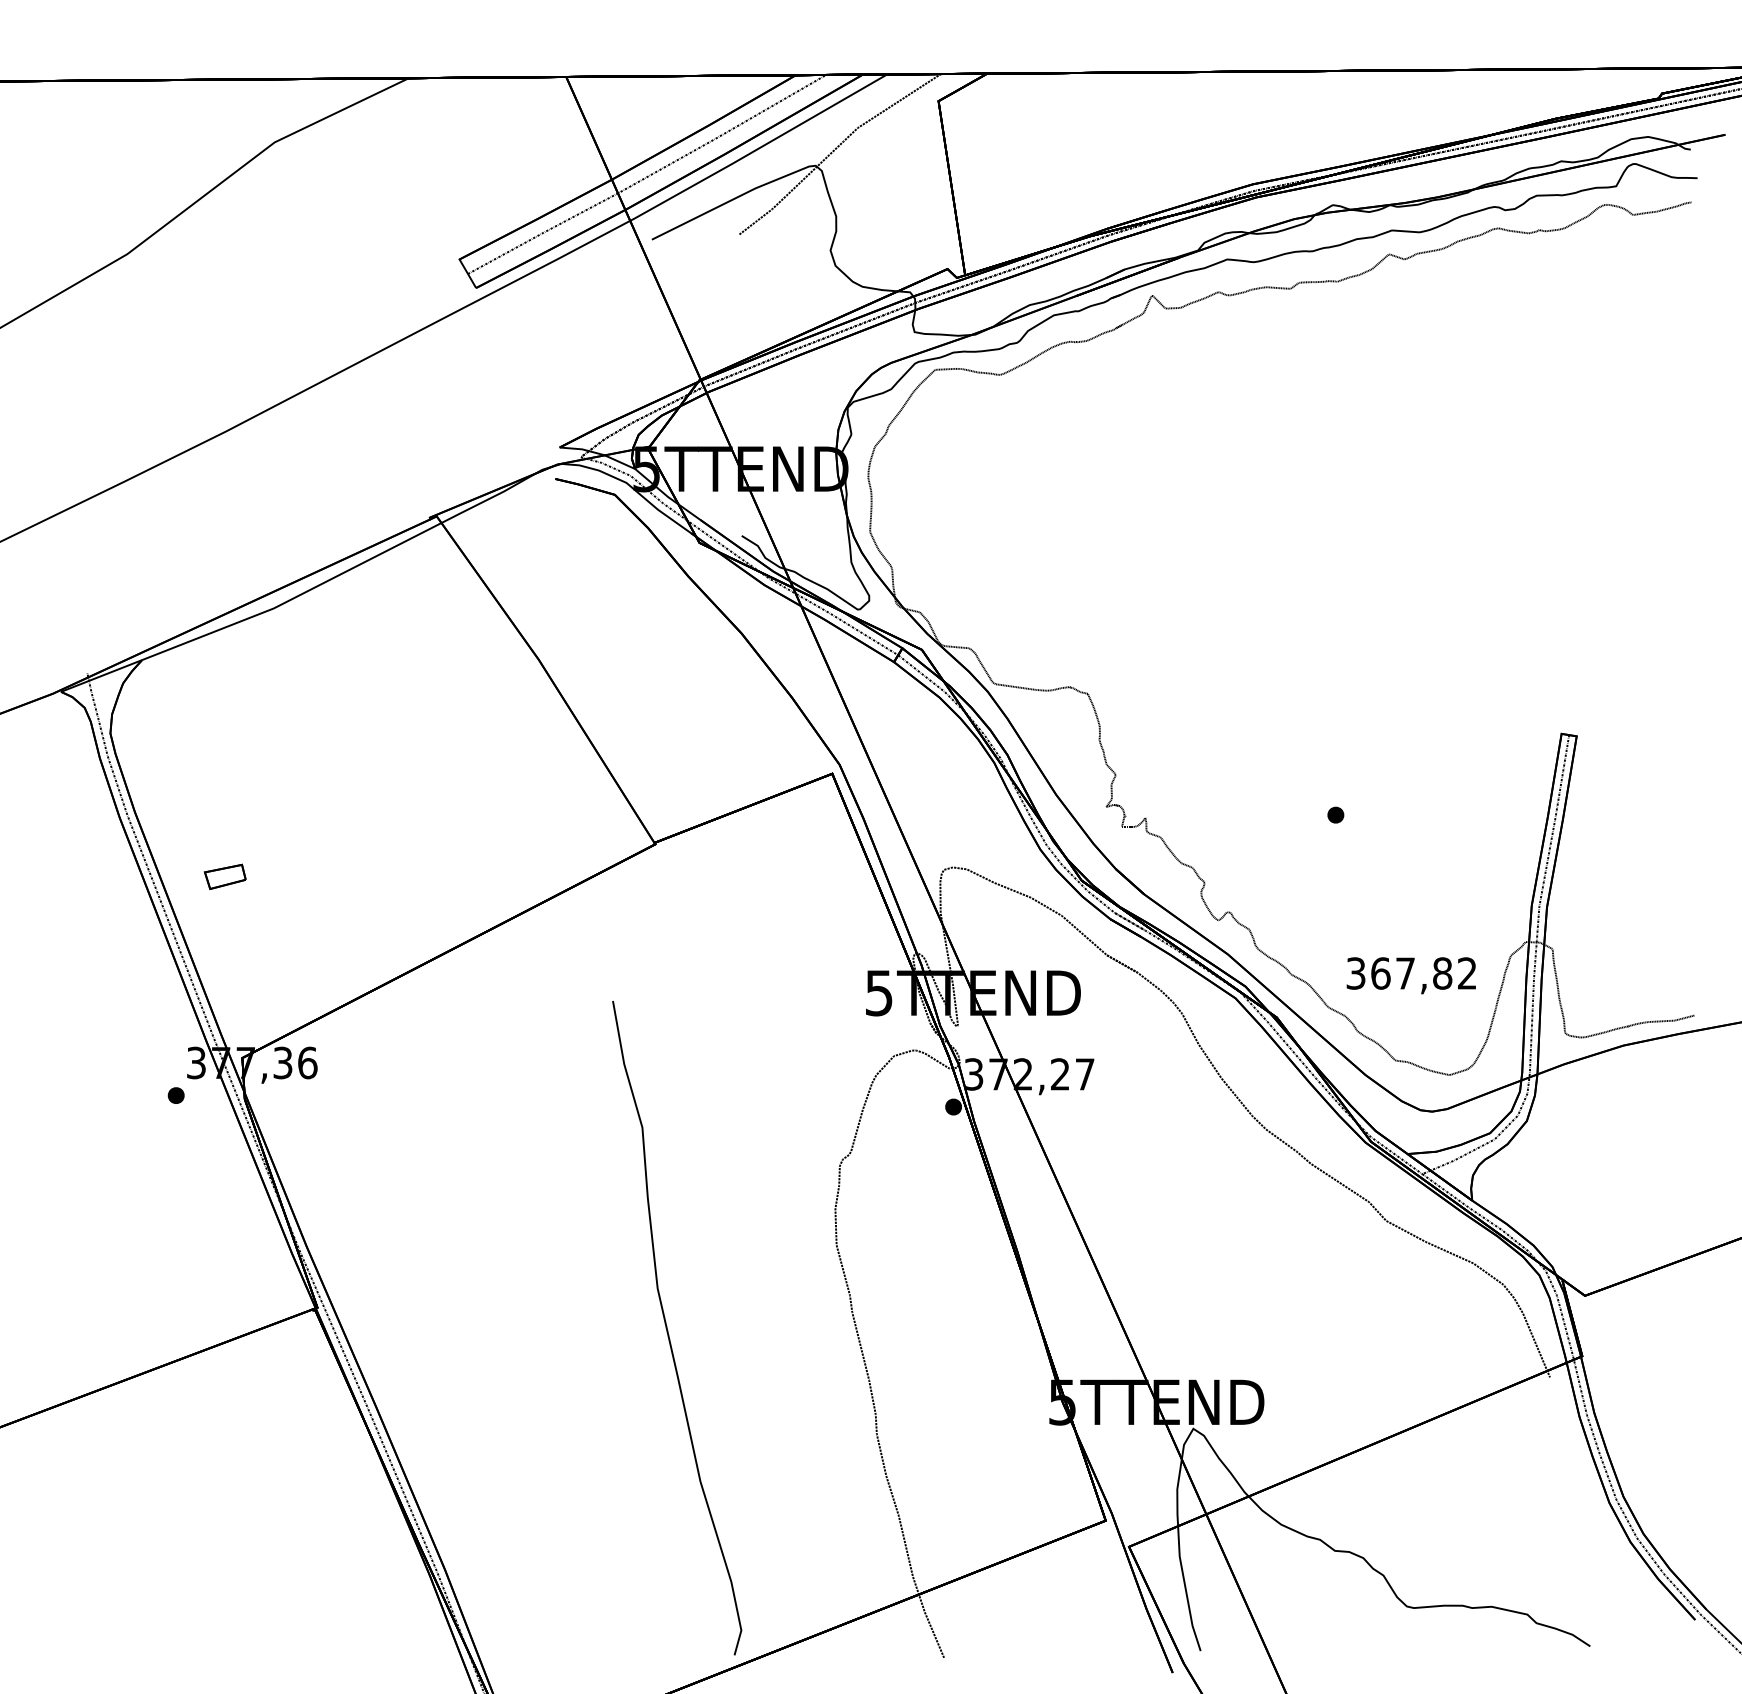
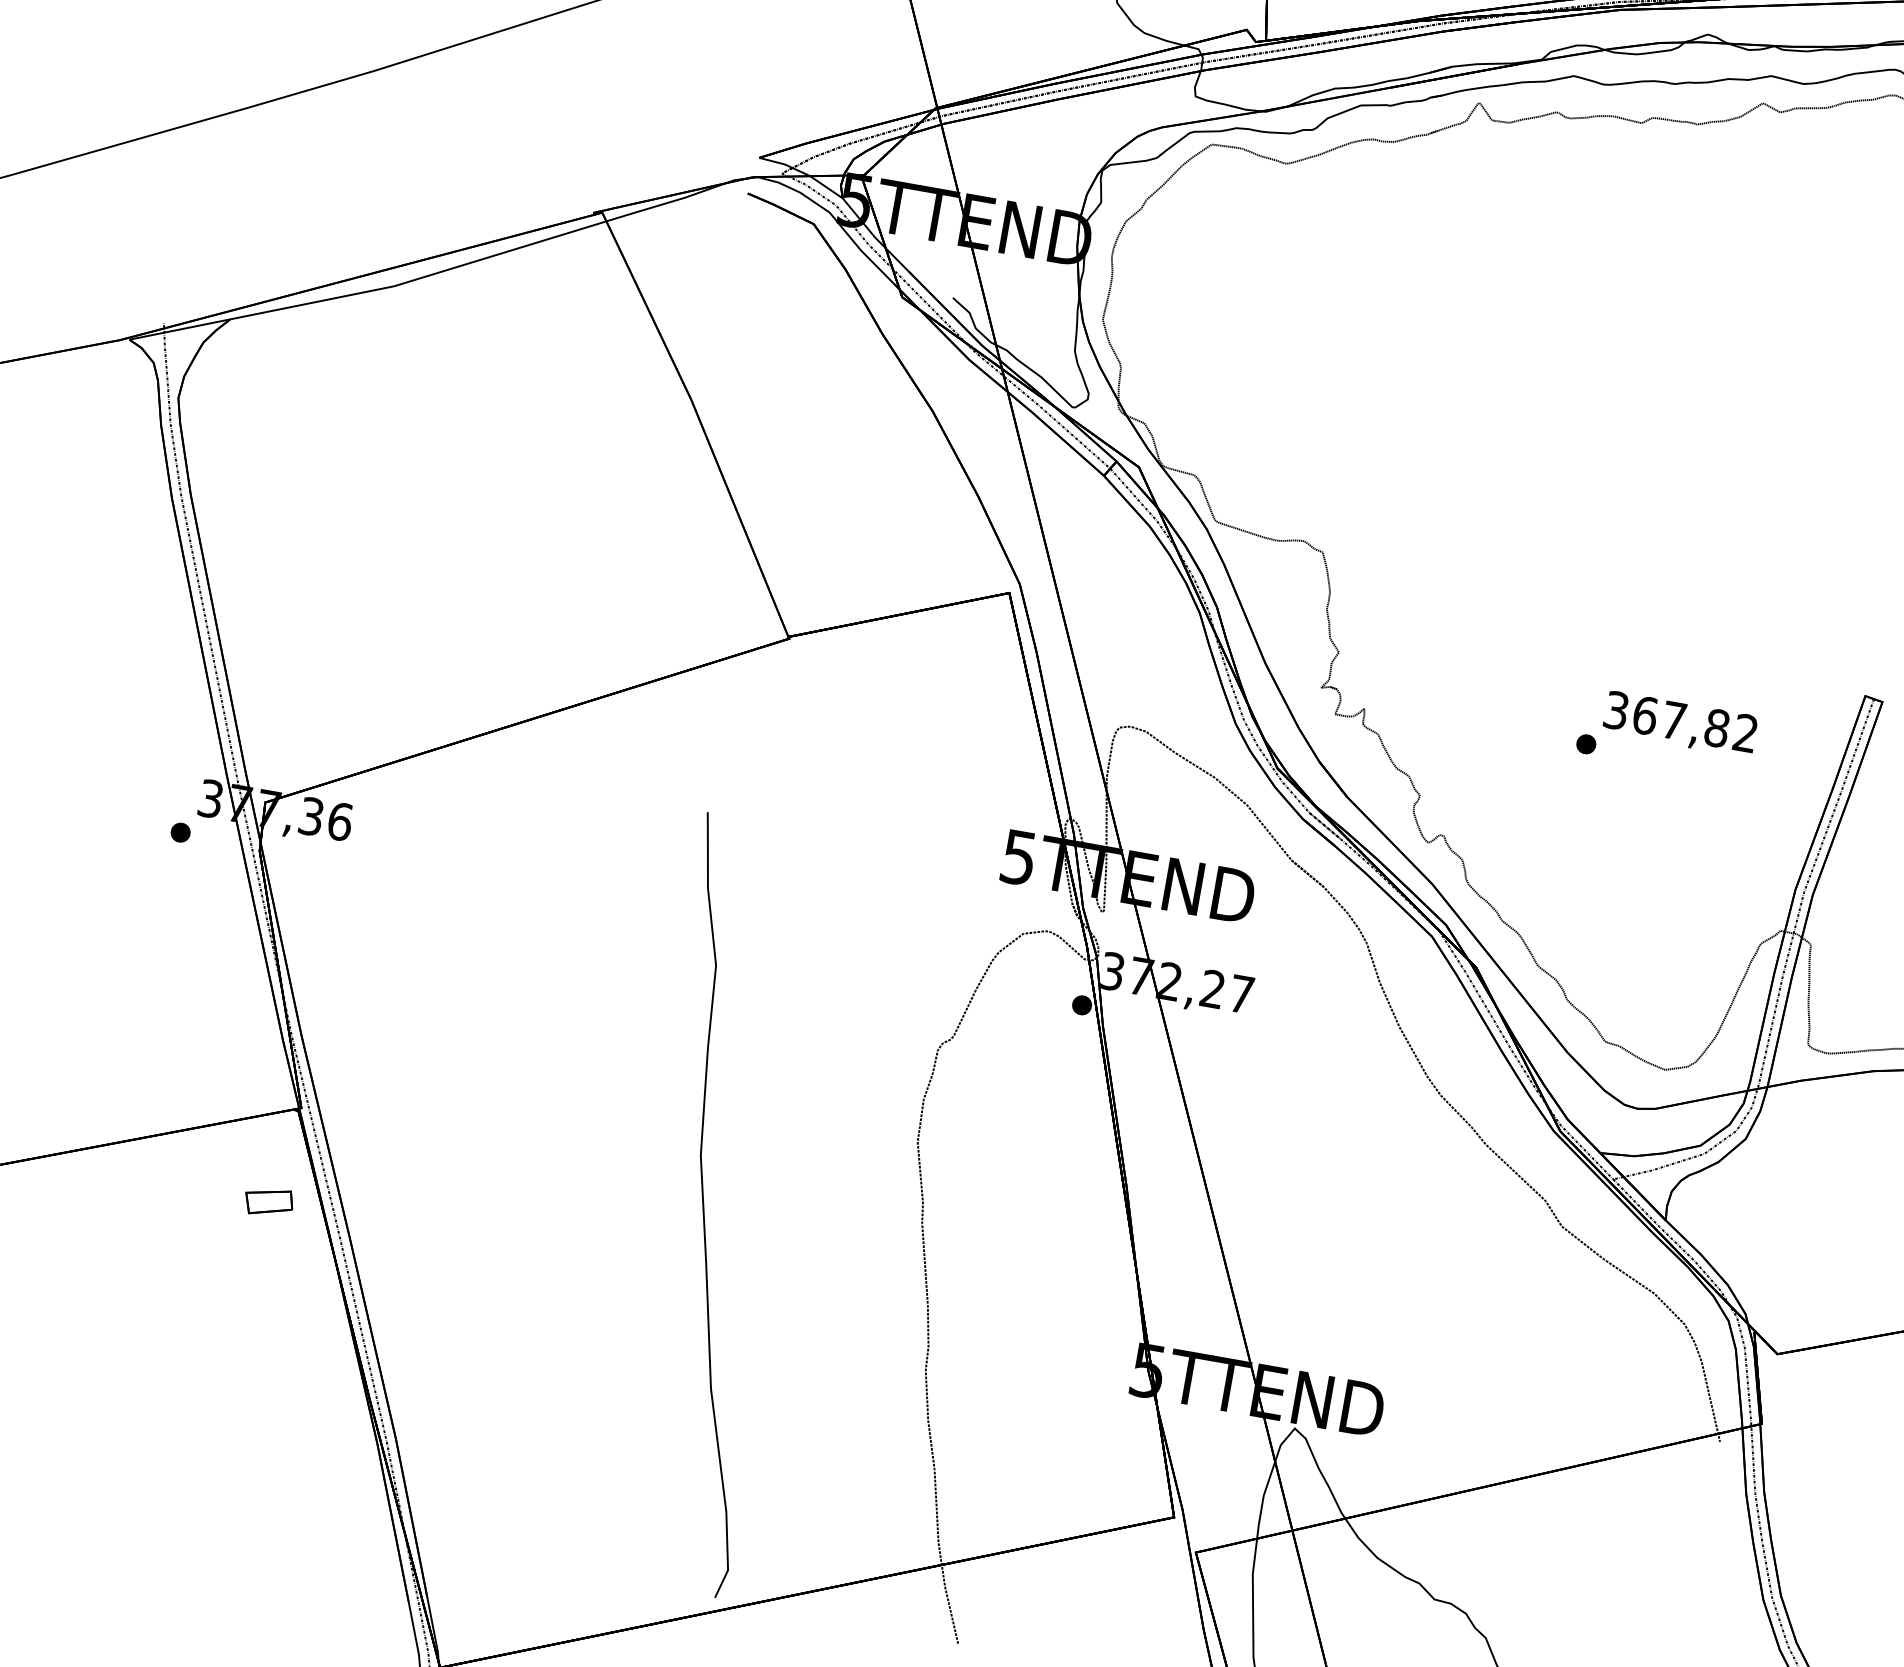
part: (224, 876) -> (268, 1201), moved
text: (1410, 975) -> (1679, 723), moved

